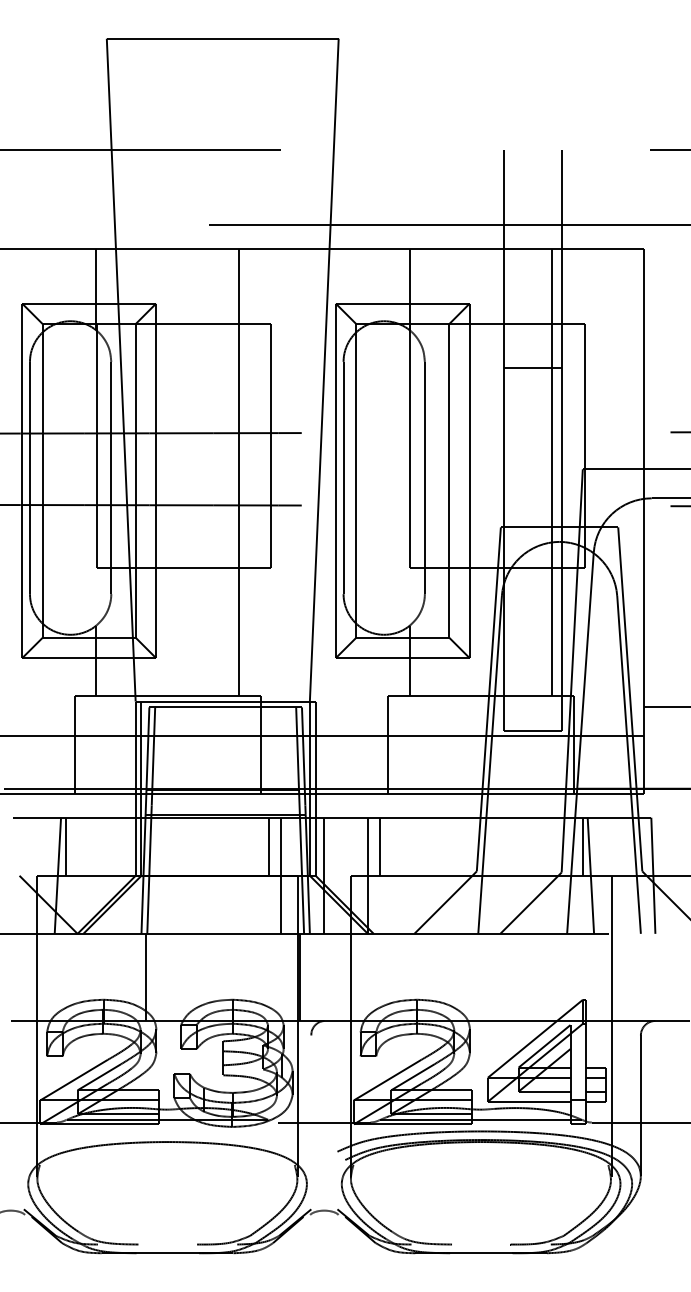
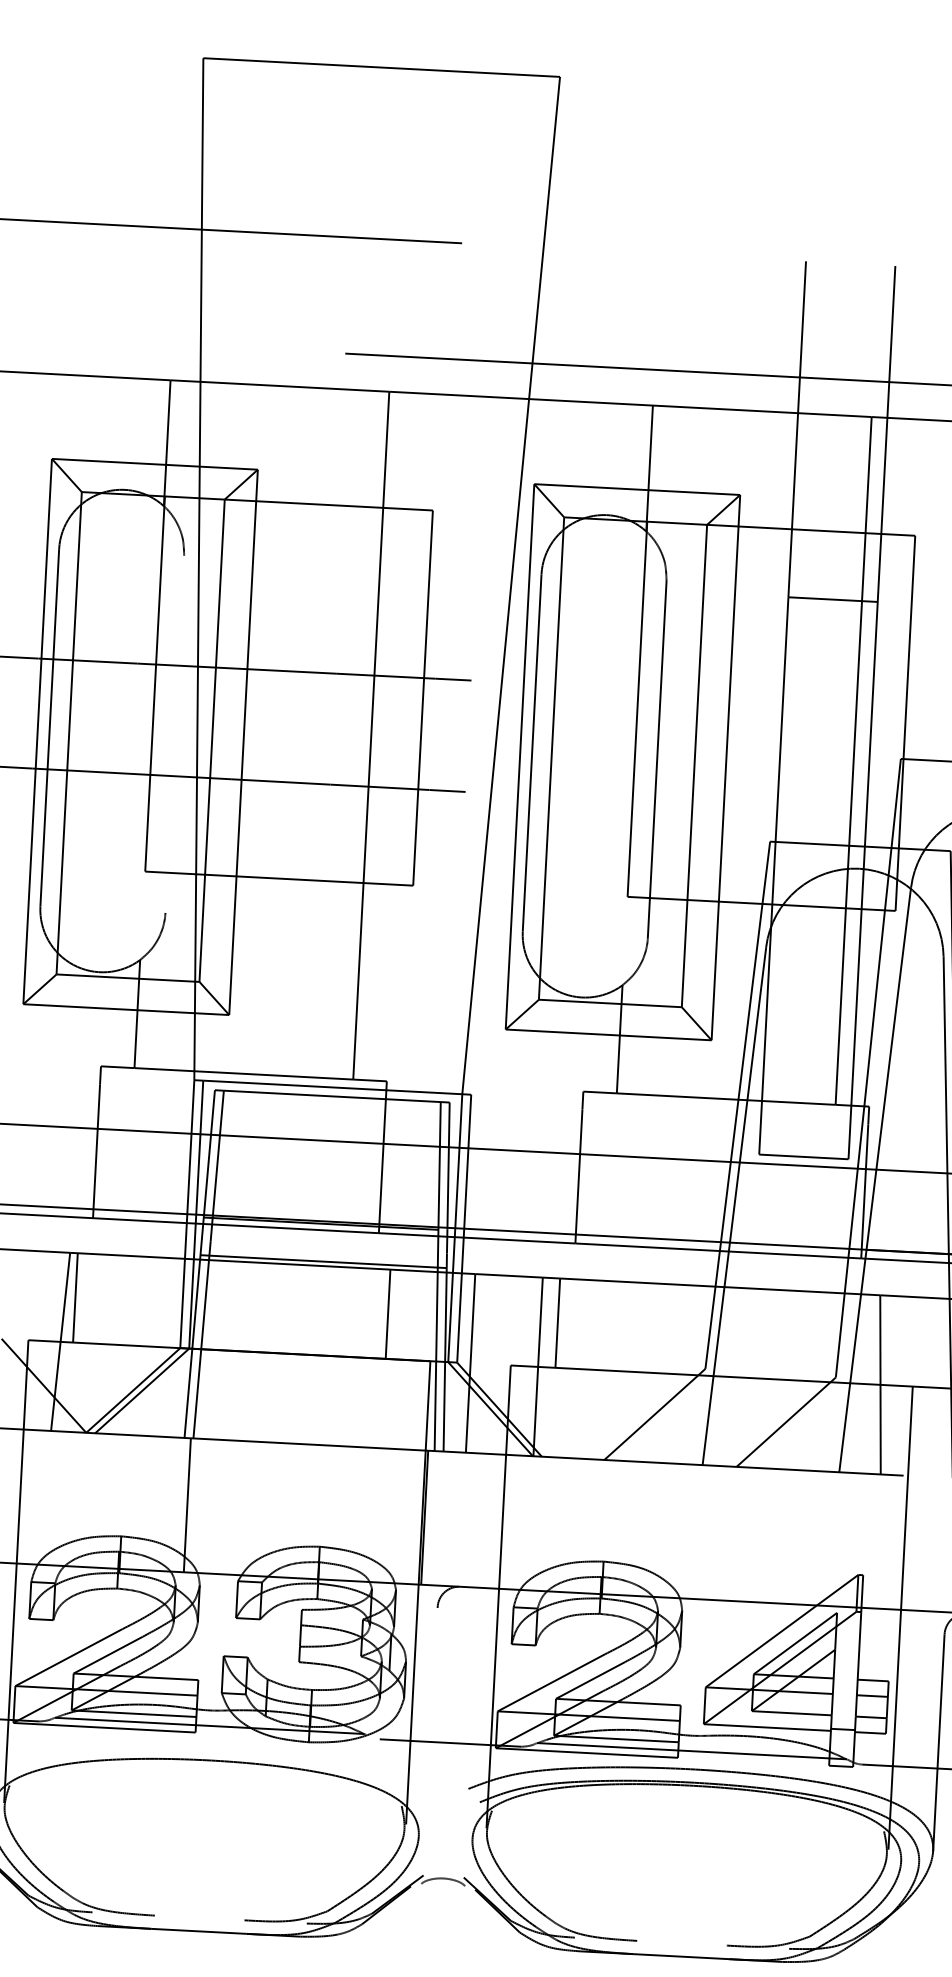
line: (111, 477) -> (175, 733), removed
line: (582, 846) -> (869, 1339), removed
line: (280, 875) -> (403, 1359), removed

